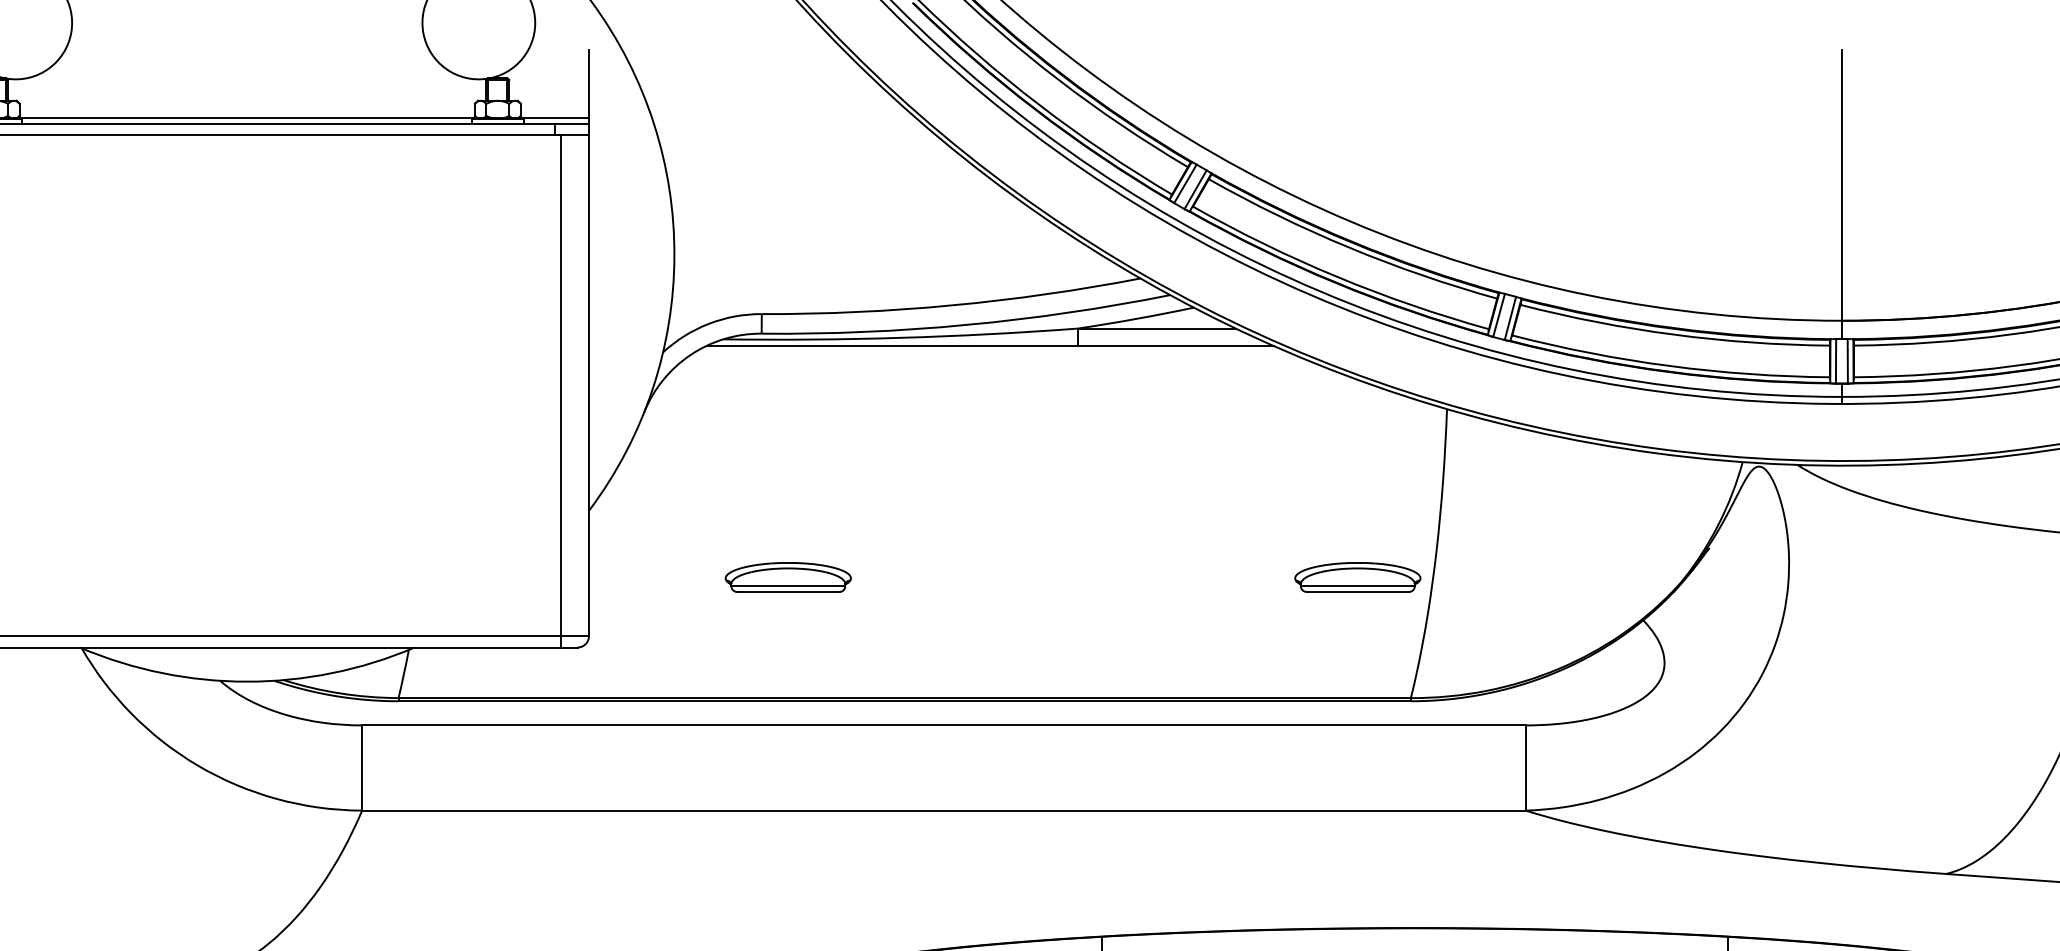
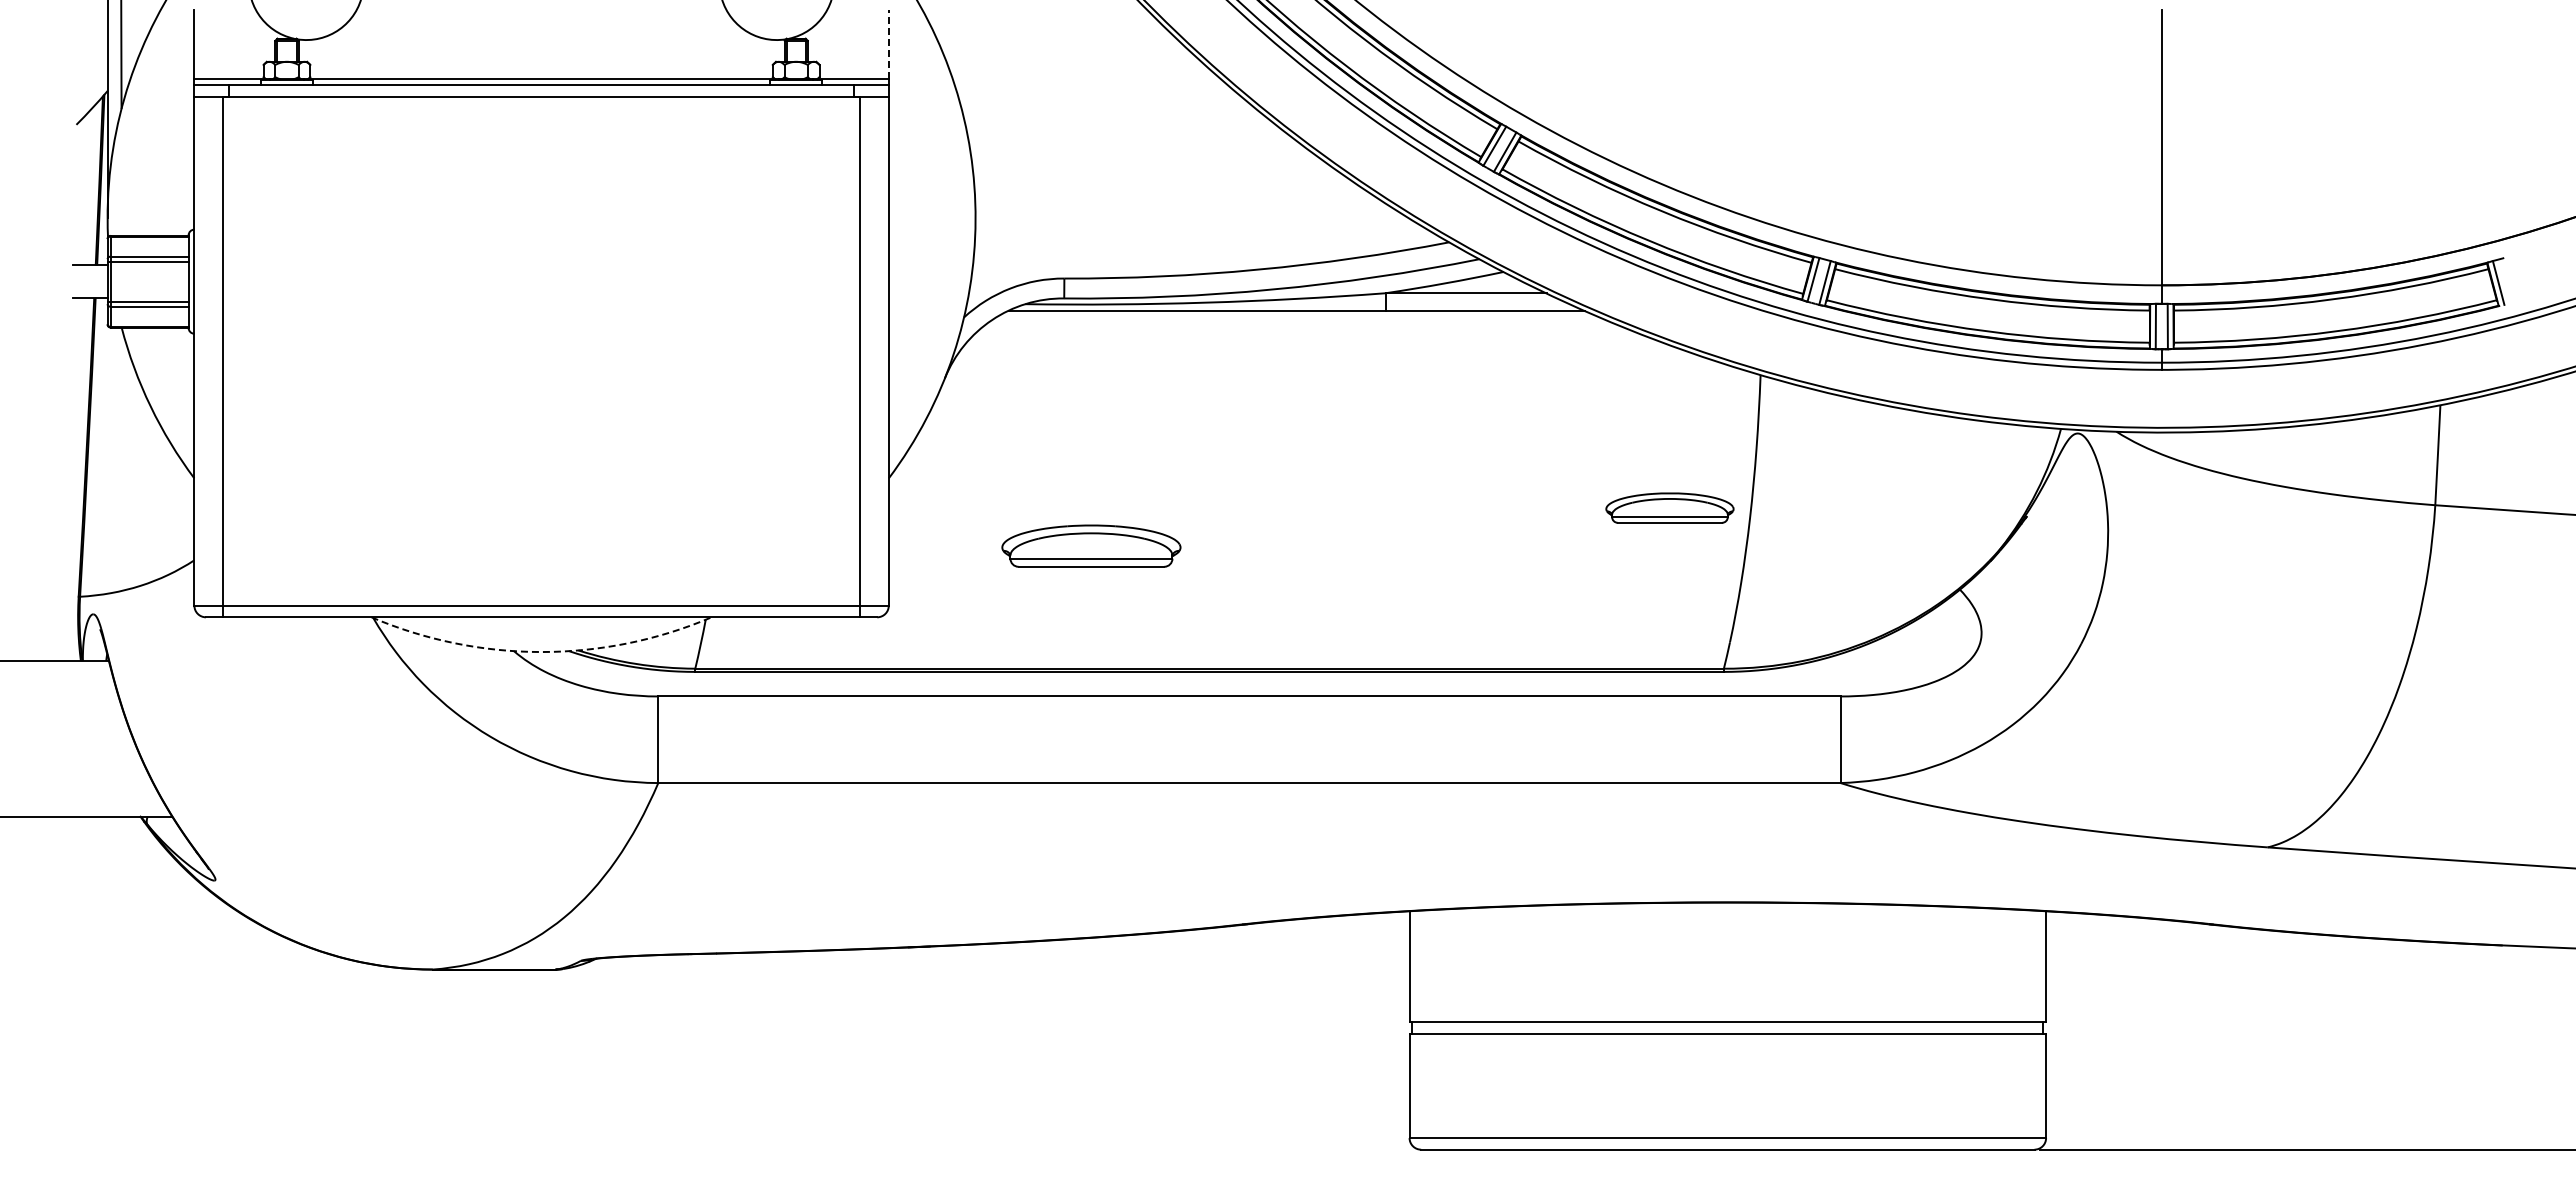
line: (588, 83) -> (888, 44), solid -> dashed
part: (787, 576) -> (1090, 545), size x1.4
part: (1357, 576) -> (1669, 507), moved
arc: (247, 682) -> (541, 652), solid -> dashed

